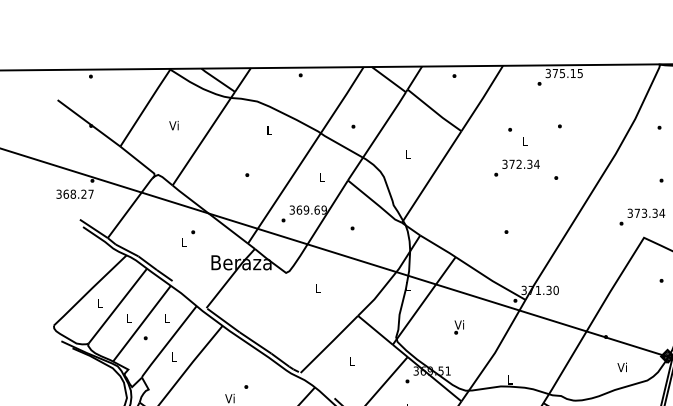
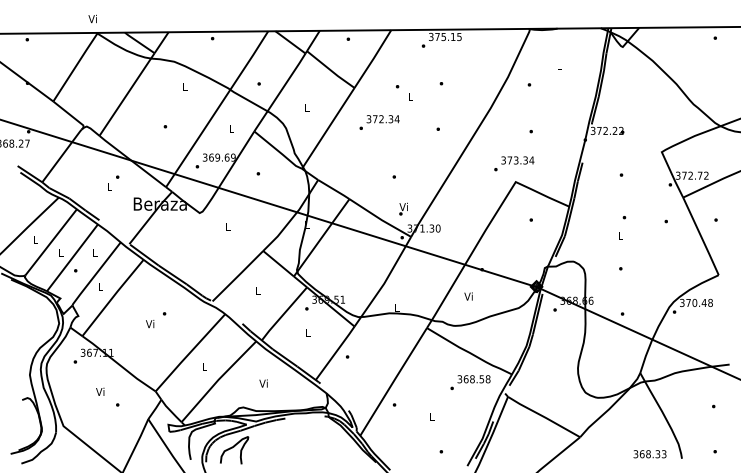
text: (173, 125) -> (92, 18), moved
text: (516, 168) -> (379, 122), moved
text: (459, 326) -> (403, 208), moved
text: (622, 367) -> (468, 296), moved

